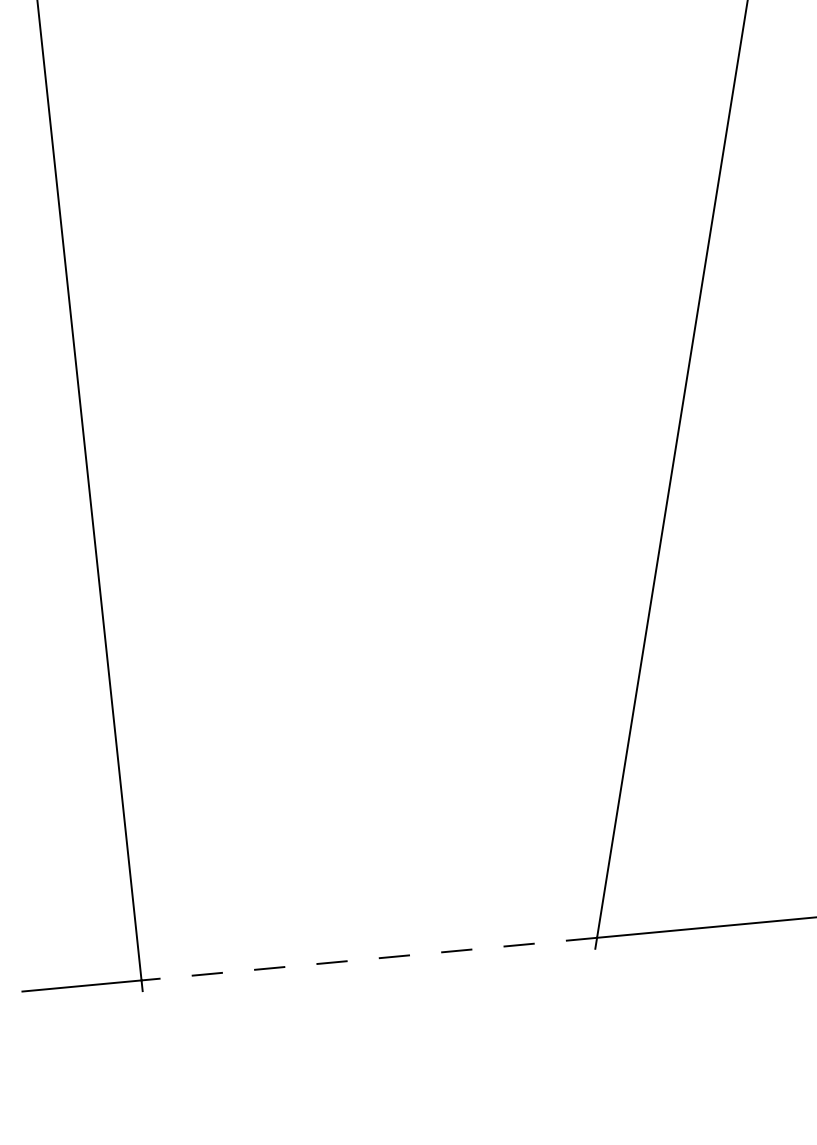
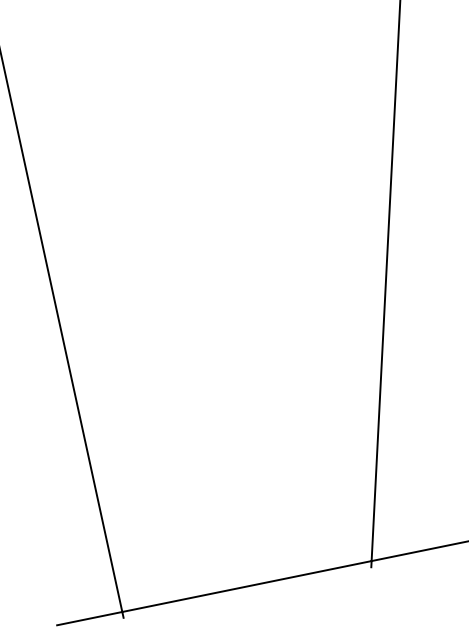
line: (368, 958) -> (246, 586), dashed -> solid

